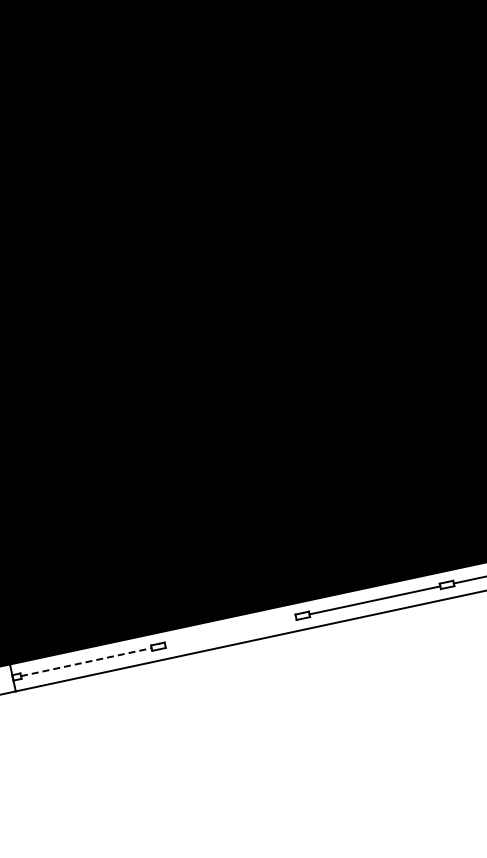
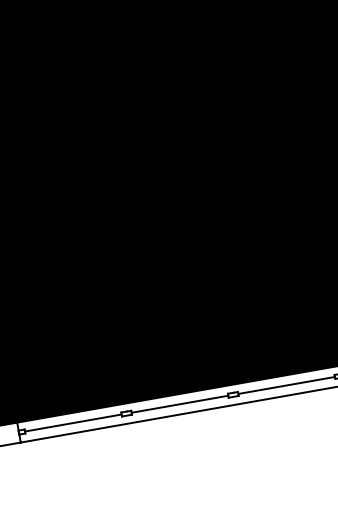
line: (230, 631) -> (179, 404), added
line: (86, 662) -> (73, 423), dashed -> solid

